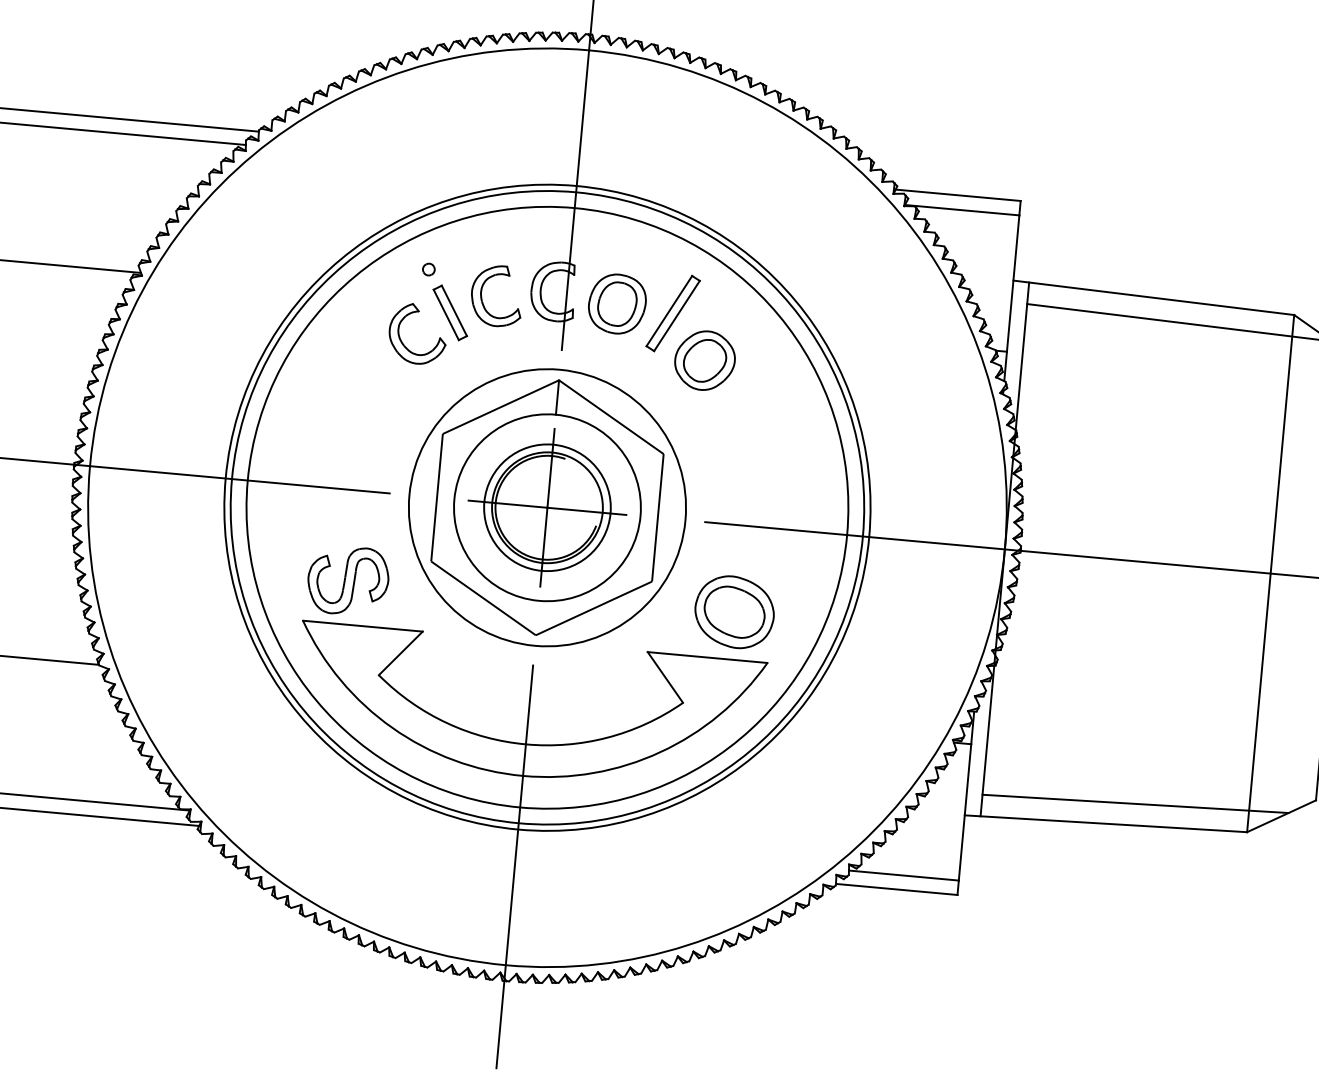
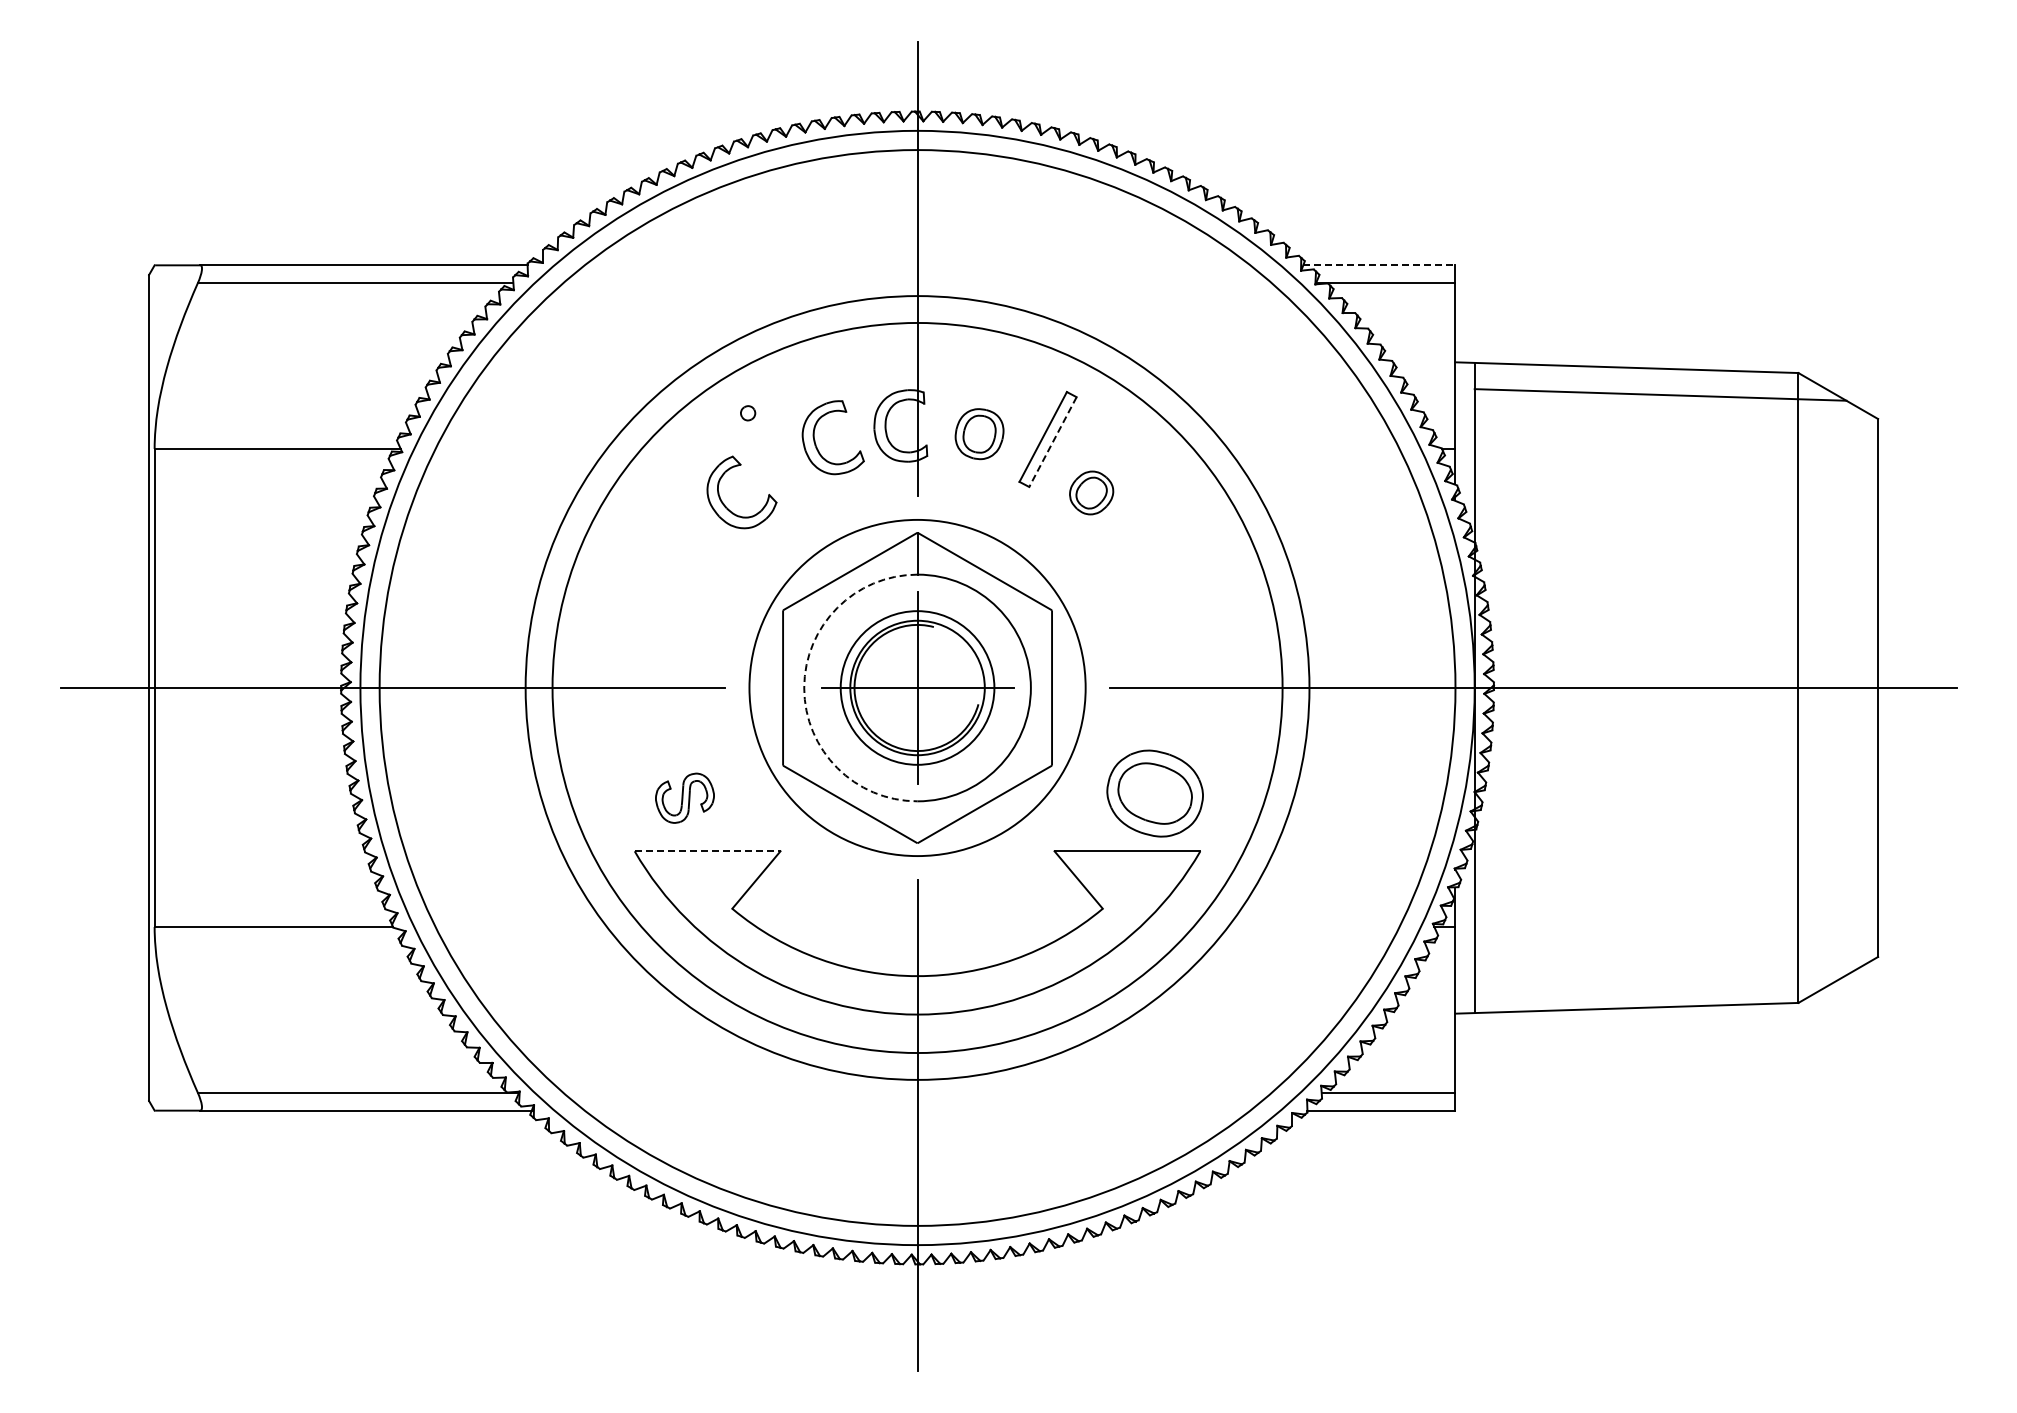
line: (958, 195) -> (1379, 265), solid -> dashed
part: (617, 303) -> (979, 433), size x0.7
part: (450, 313) -> (778, 463), removed
line: (676, 316) -> (1052, 442), solid -> dashed
part: (704, 360) -> (1091, 492), size x0.6
arc: (454, 498) -> (804, 687), solid -> dashed
circle: (547, 507) -> (917, 687), size x1.4
part: (347, 581) -> (684, 798), size x0.6
line: (362, 626) -> (707, 851), solid -> dashed
line: (1135, 803) -> (1660, 980), removed

